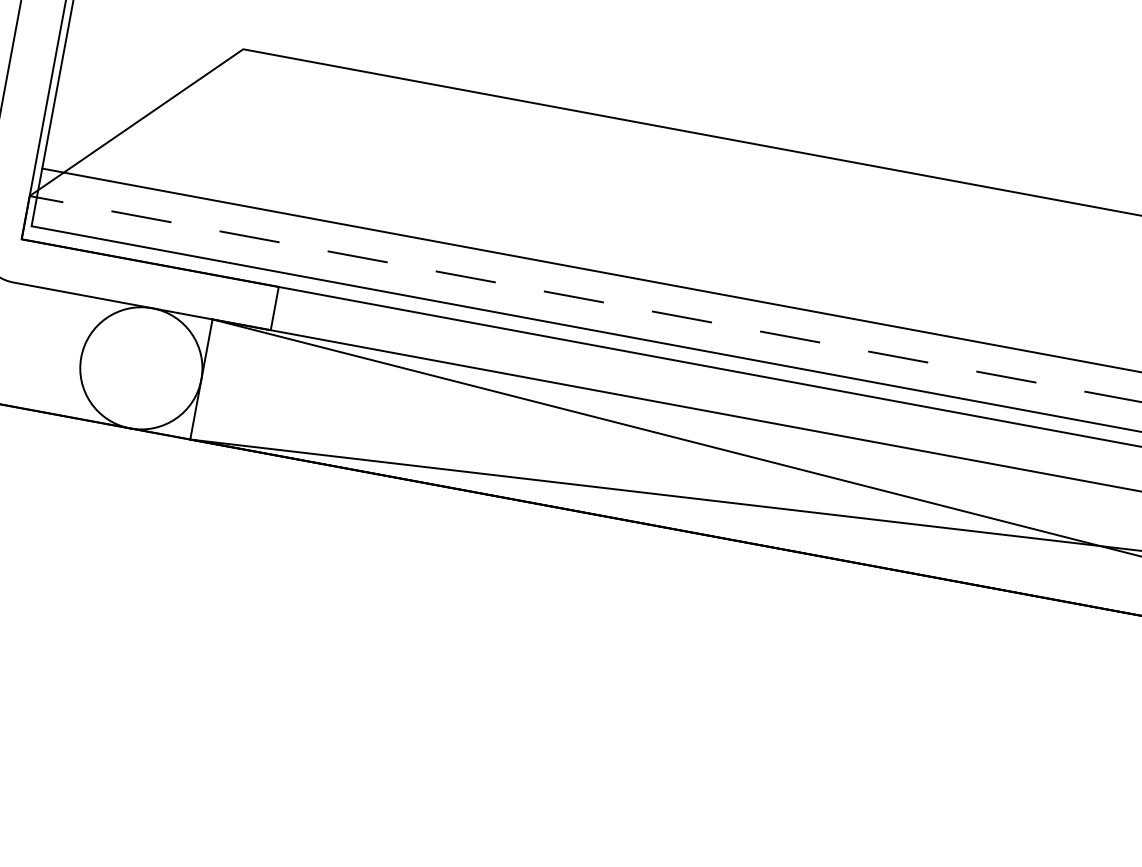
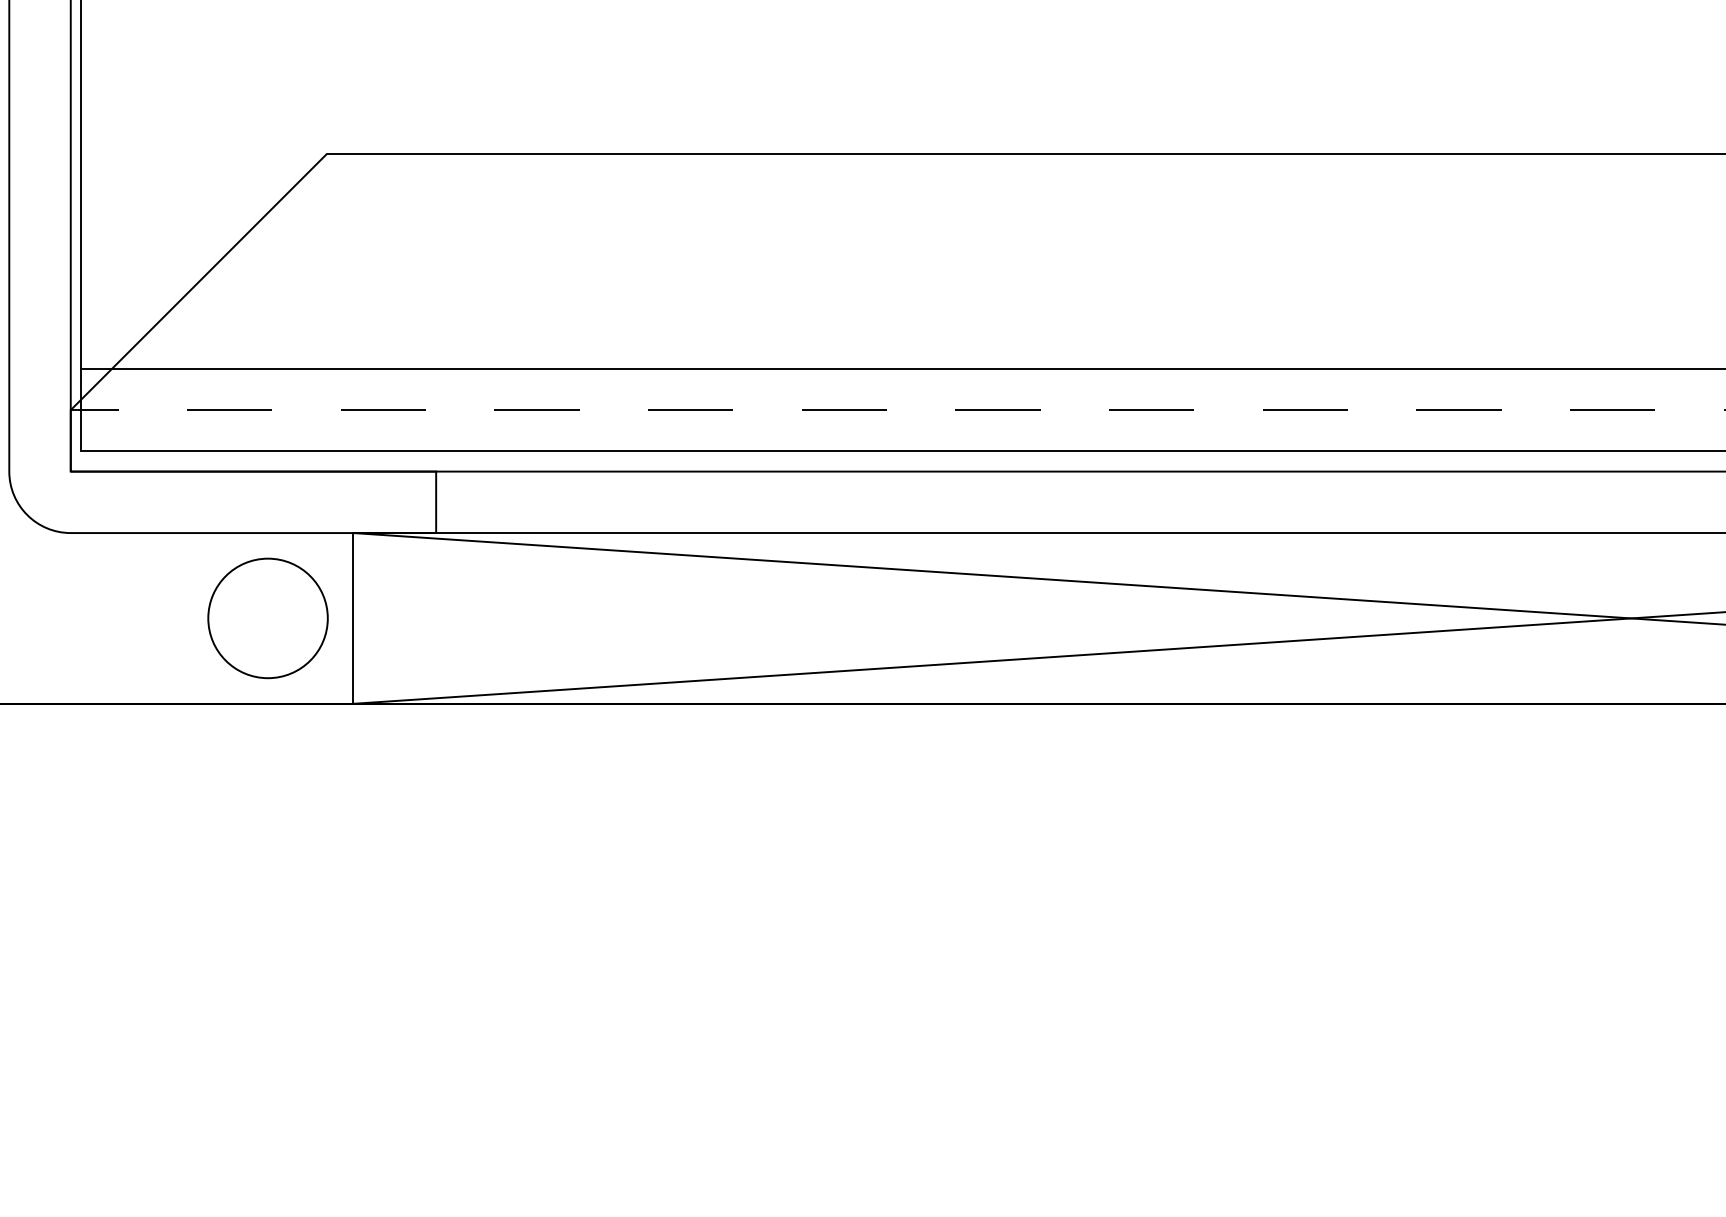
circle: (140, 368) -> (267, 618), size x0.7

